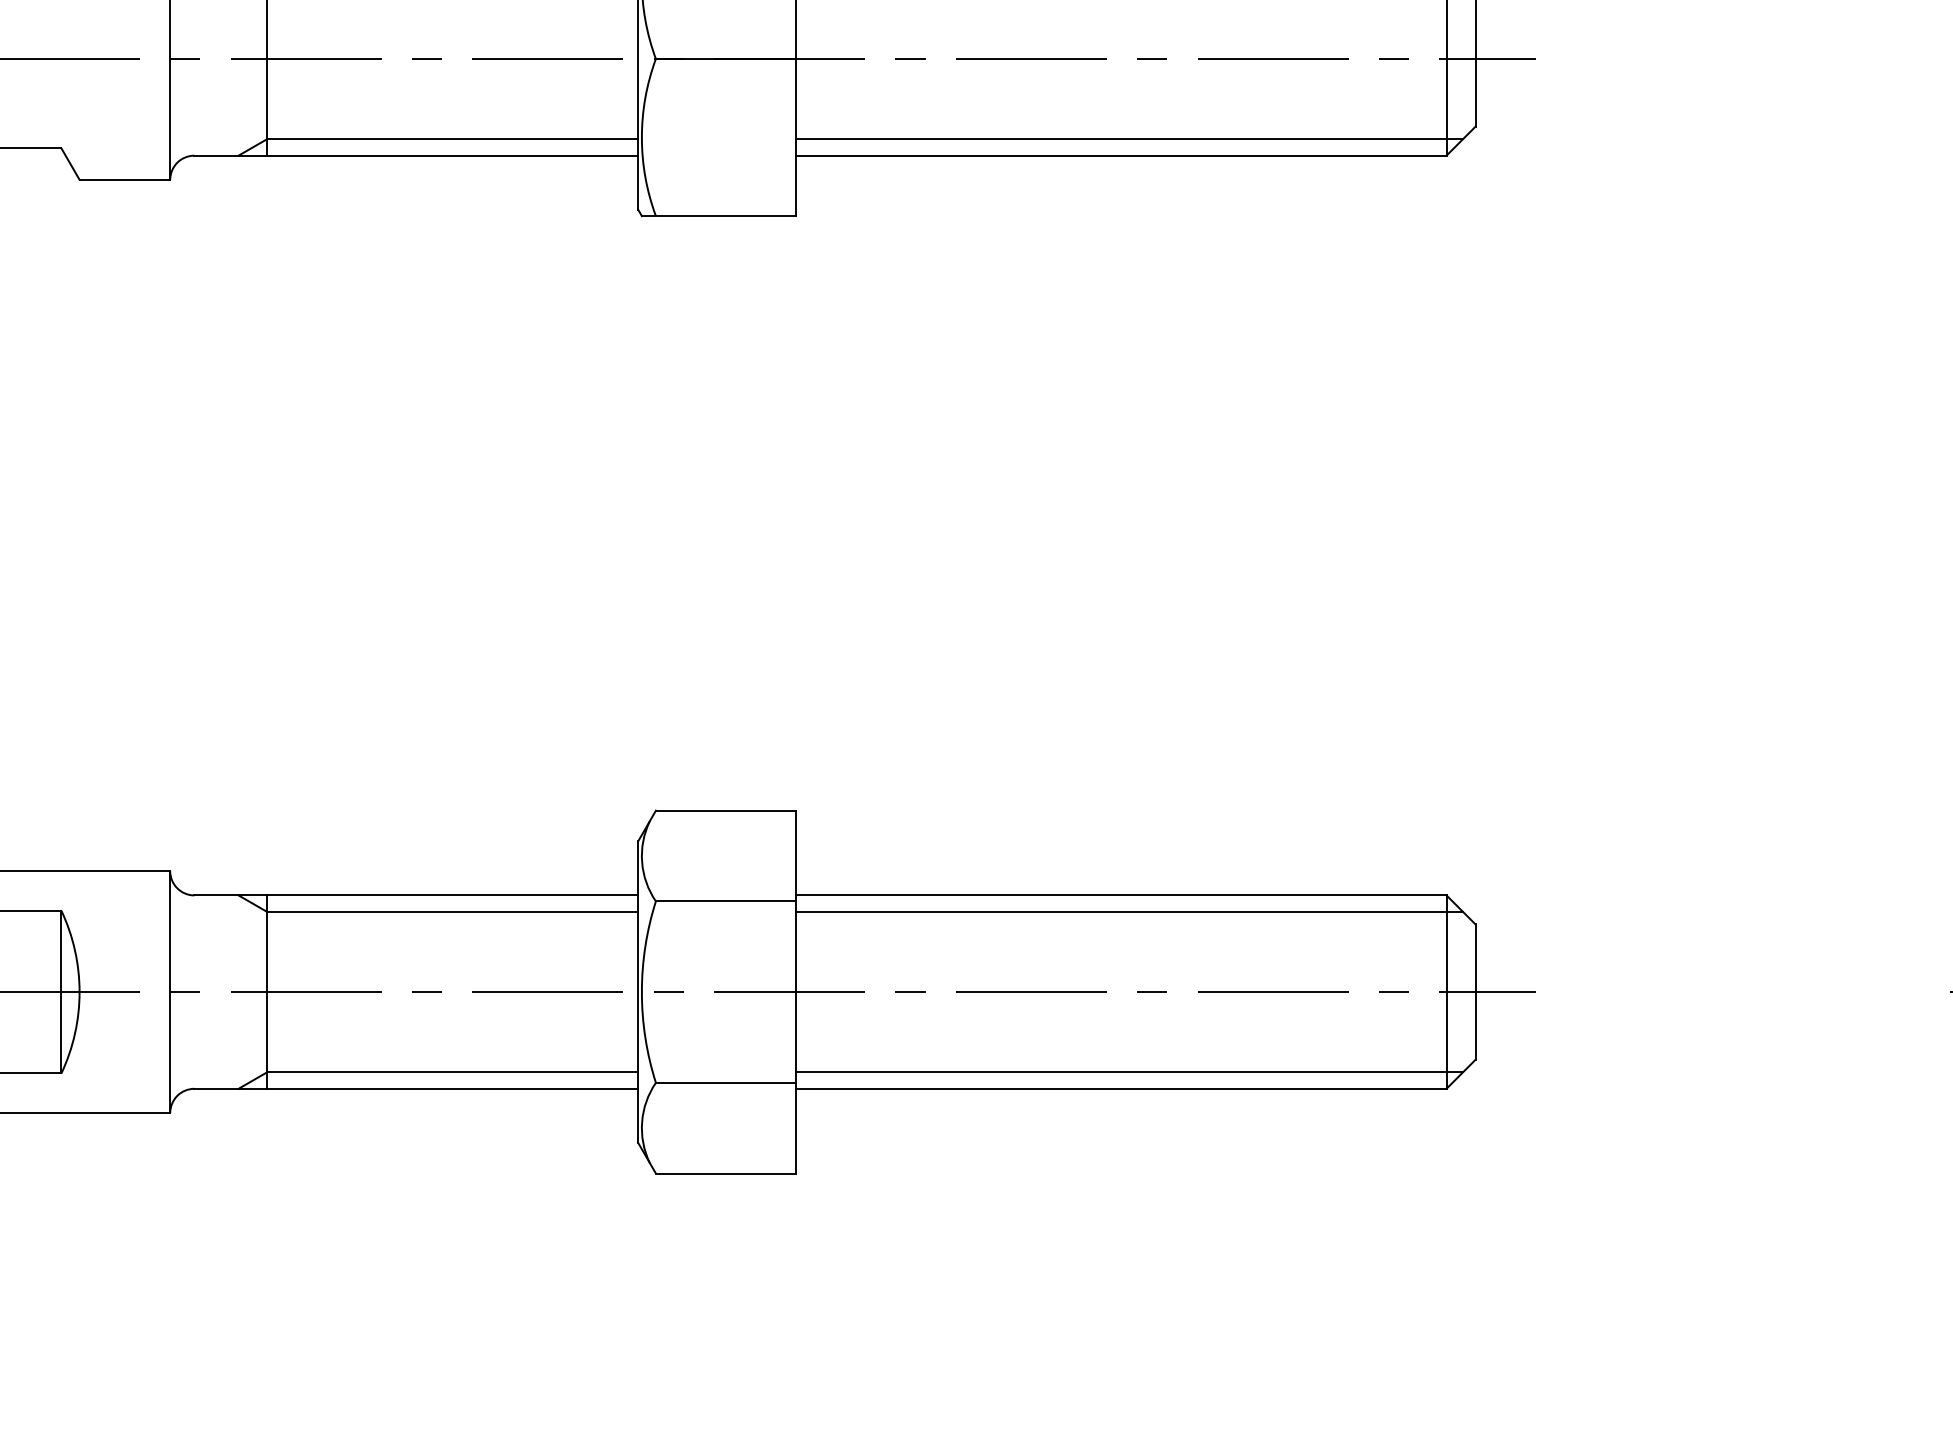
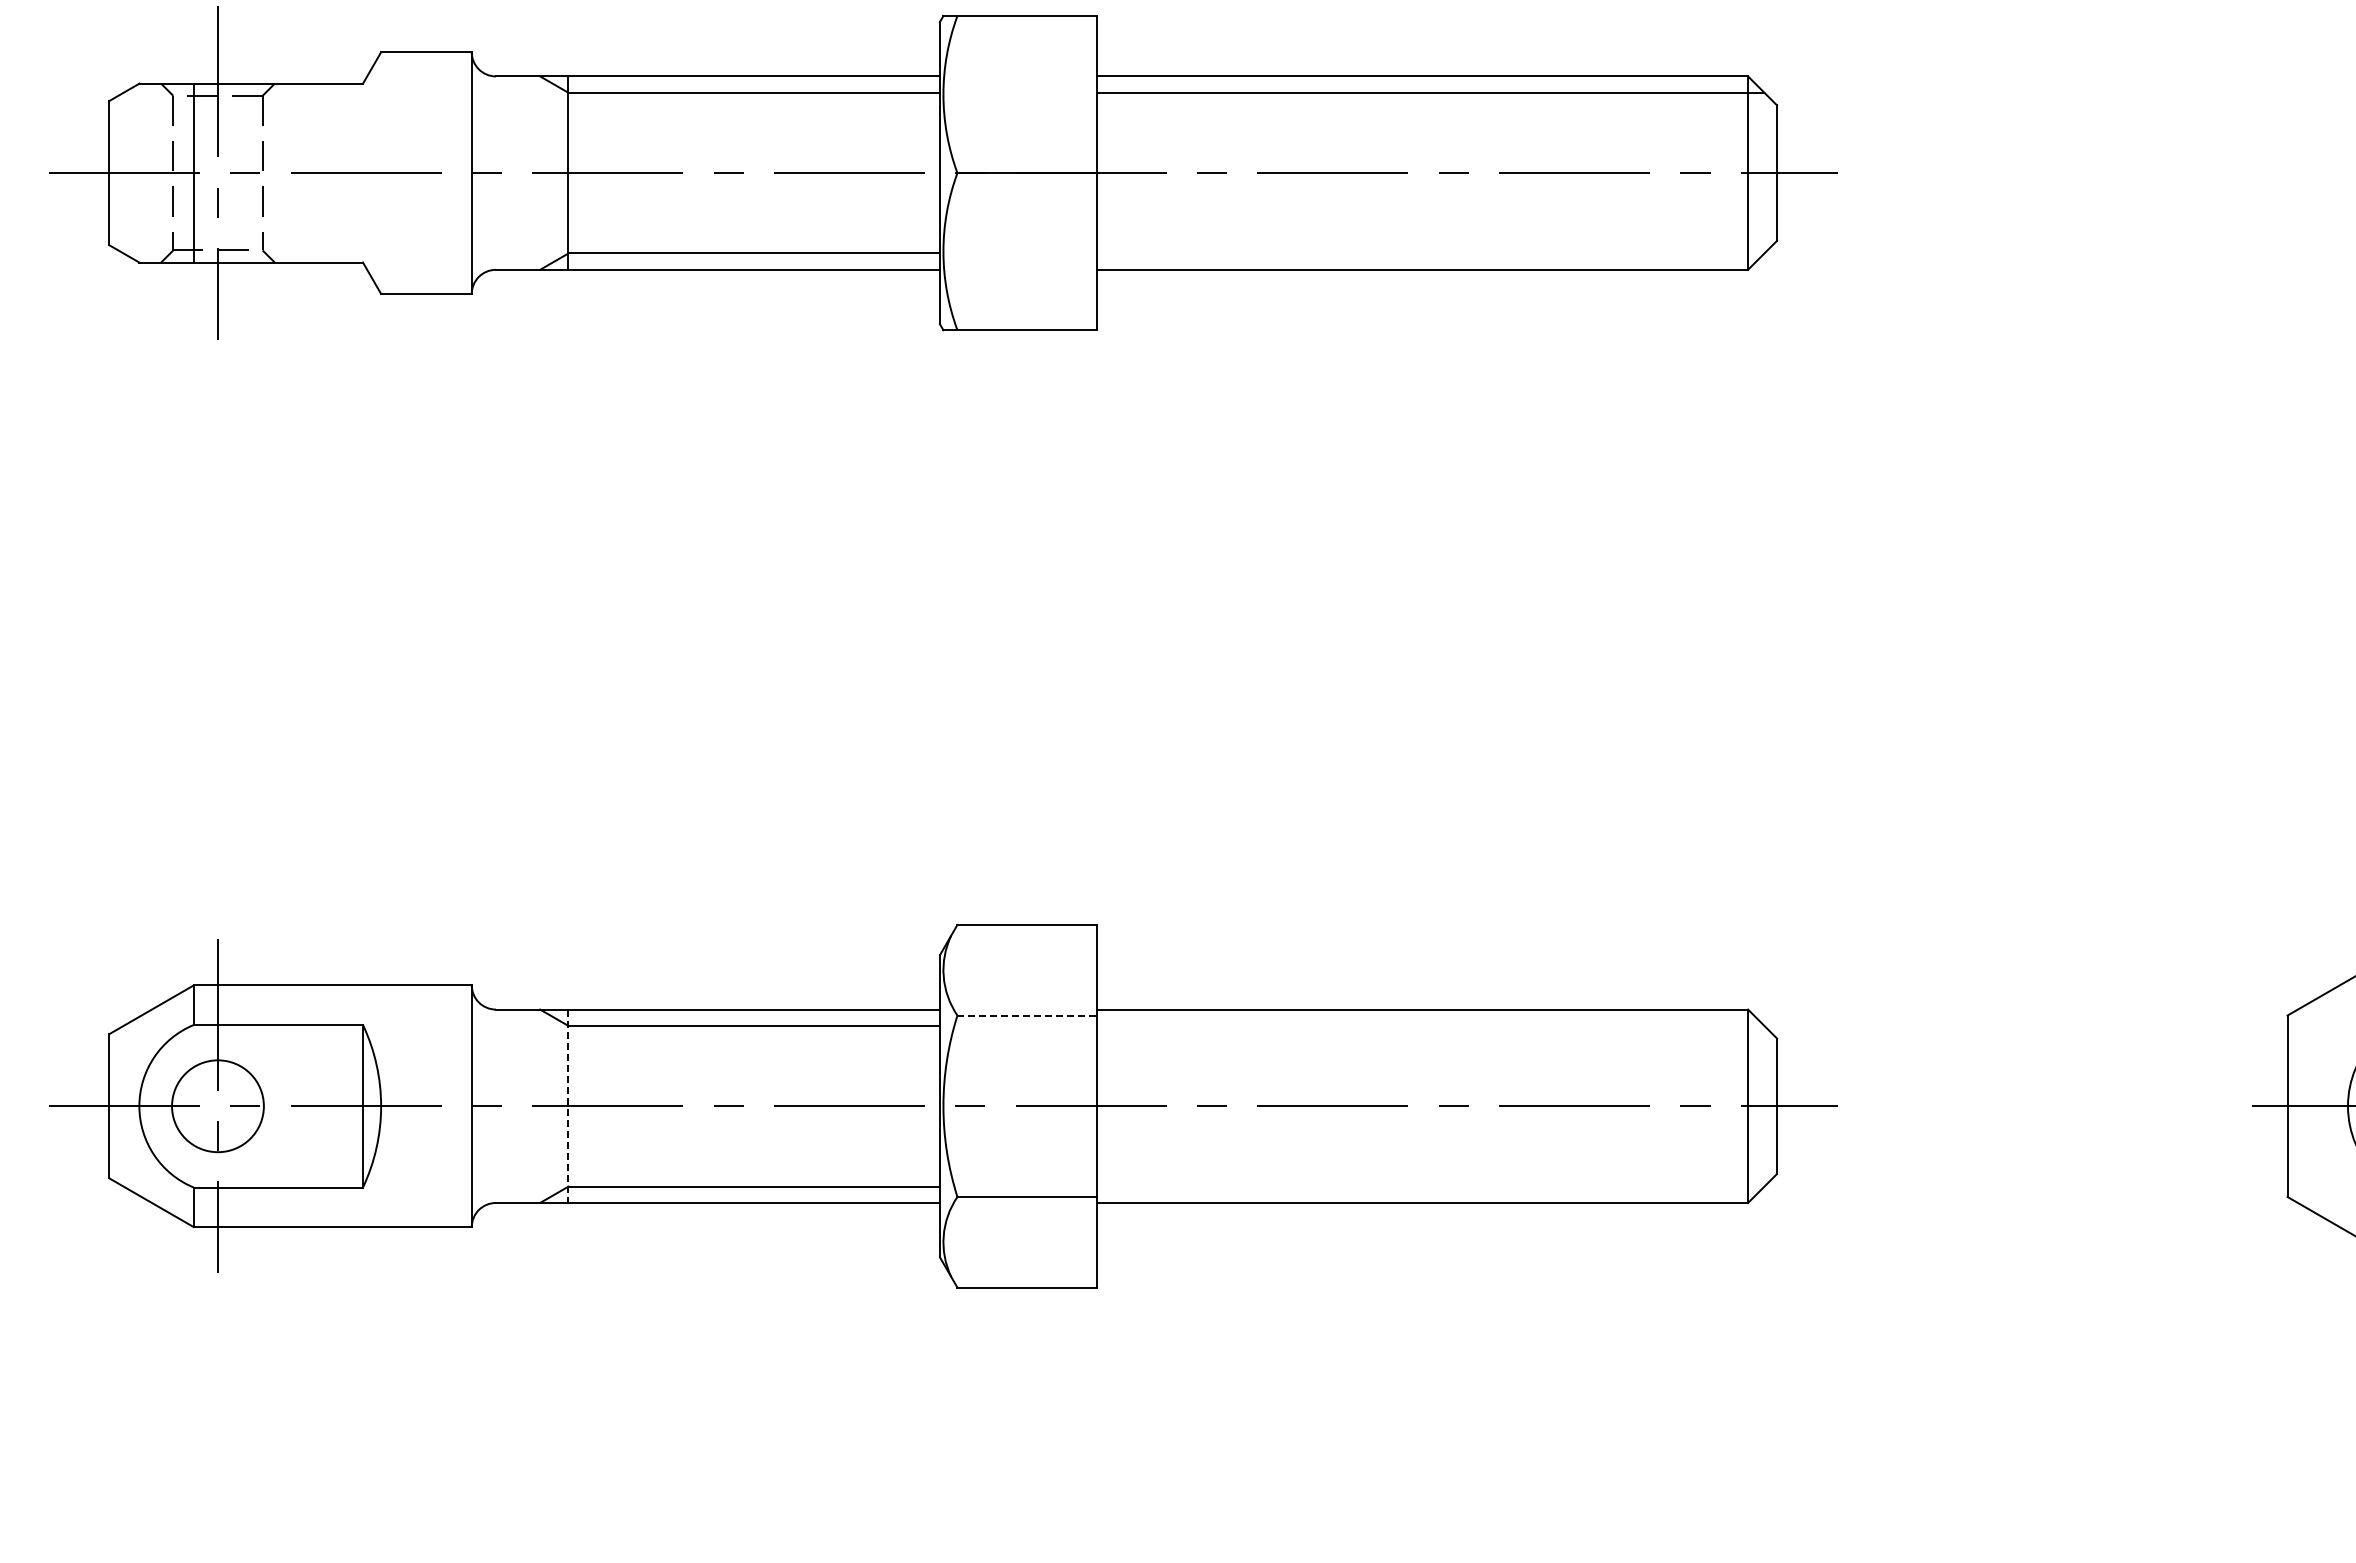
line: (1128, 139) -> (1430, 253), removed
line: (725, 901) -> (1027, 1015), solid -> dashed
line: (1128, 911) -> (1430, 1025), removed
line: (266, 992) -> (568, 1106), solid -> dashed
line: (1128, 1072) -> (1430, 1186), removed

